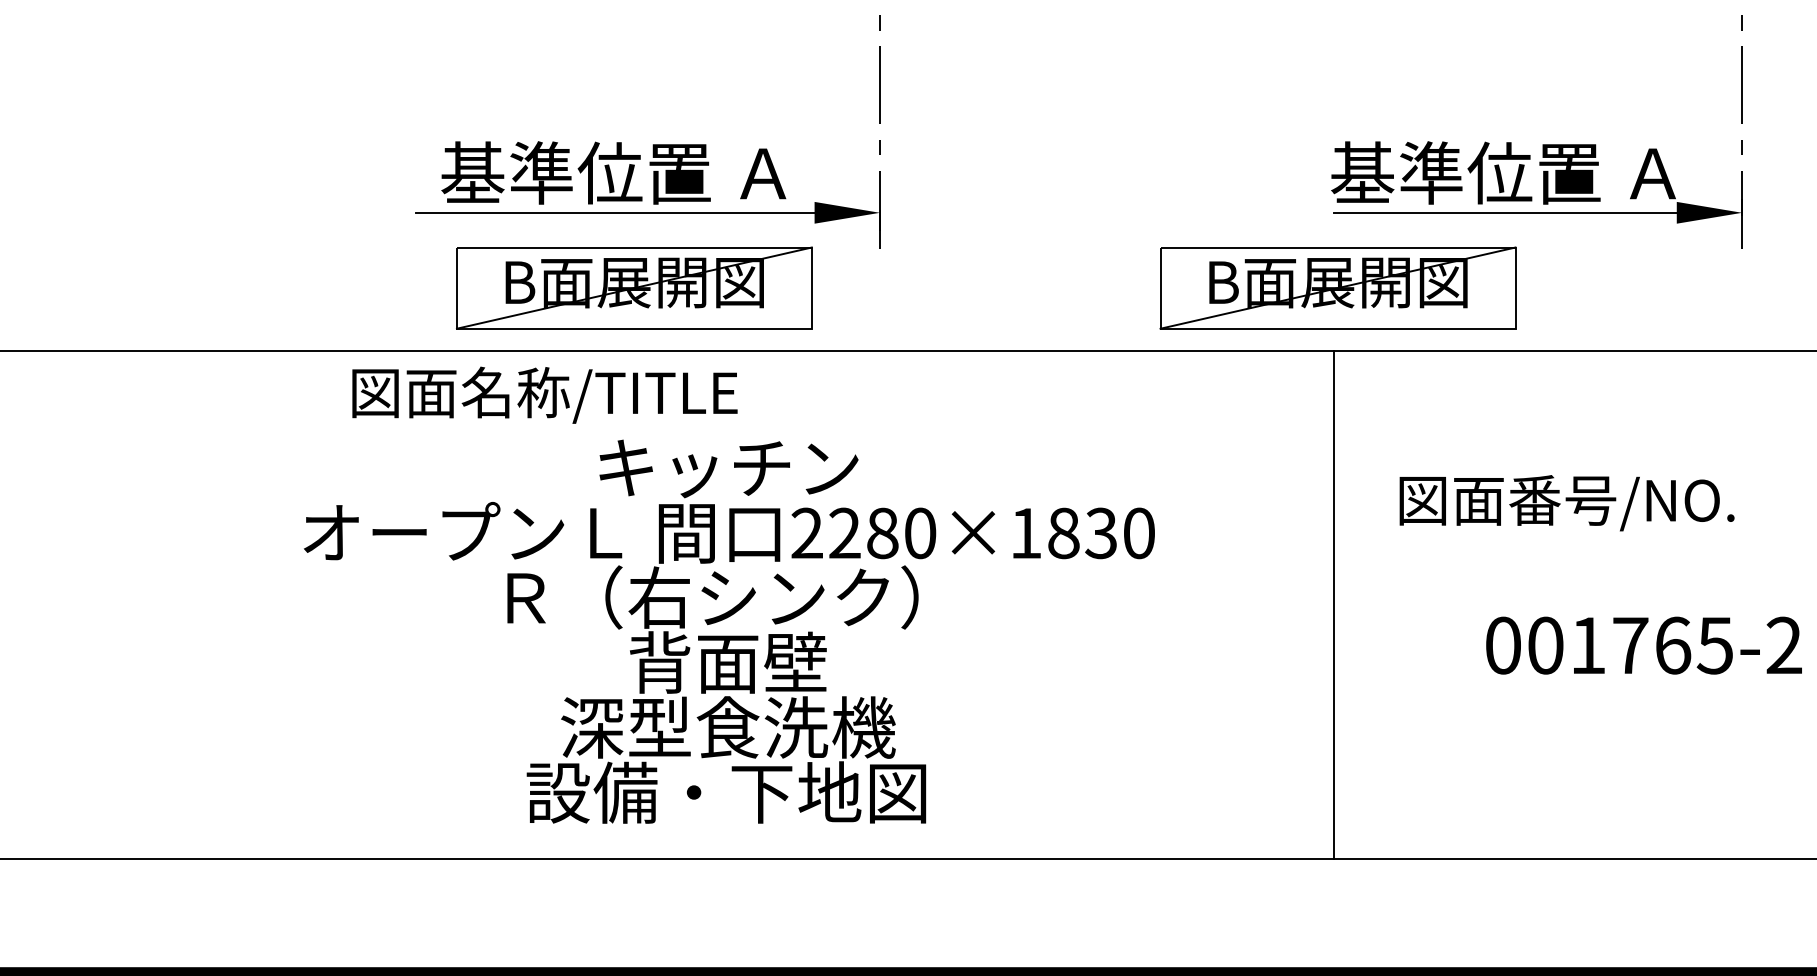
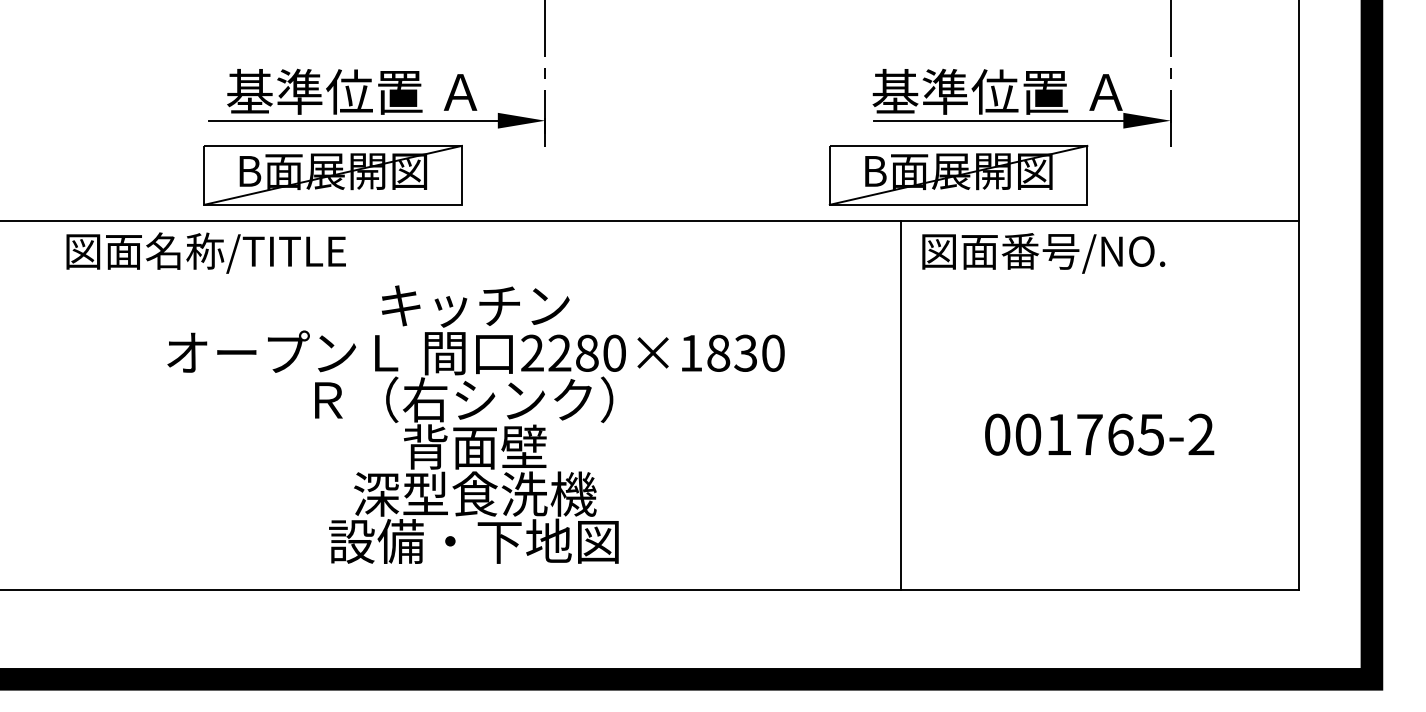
part: (633, 288) -> (332, 175), moved
part: (1337, 288) -> (958, 175), moved
text: (543, 394) -> (205, 252), moved
text: (1566, 503) -> (1043, 253), moved
line: (1333, 603) -> (900, 404), moved
text: (728, 631) -> (475, 424), moved

